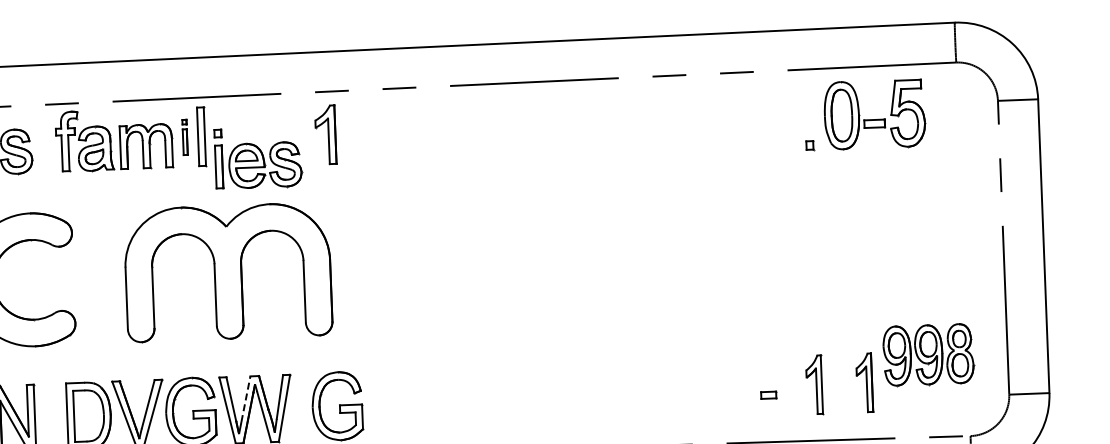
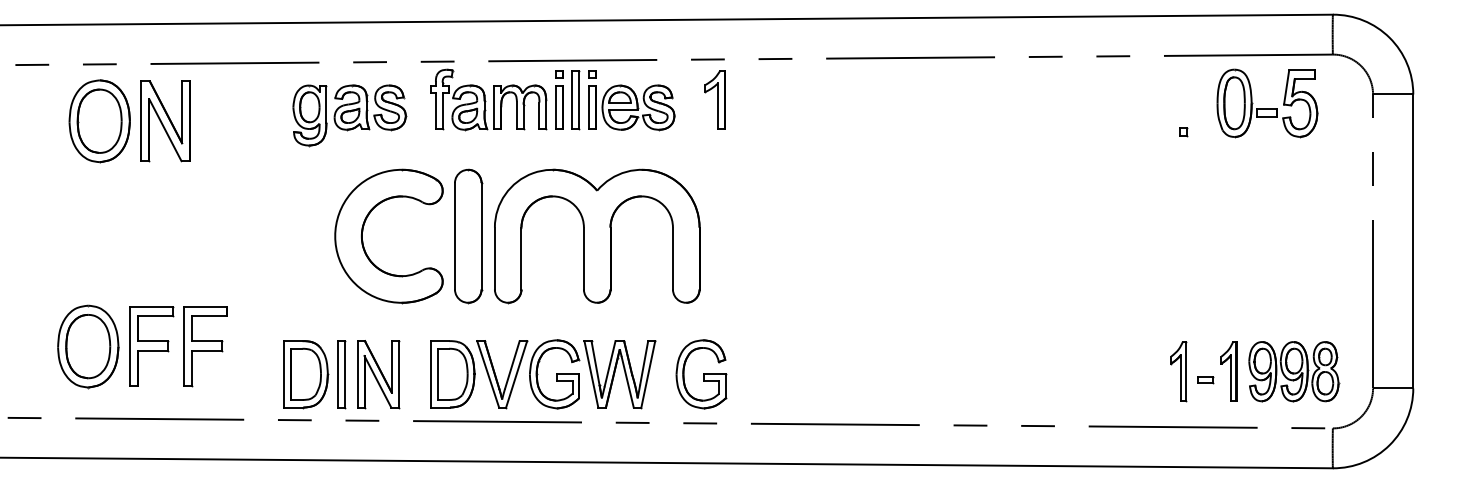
part: (874, 114) -> (1267, 103), moved
part: (325, 134) -> (714, 99), moved
part: (185, 137) -> (559, 99), size x1.67
part: (258, 158) -> (631, 100), moved
part: (99, 277) -> (468, 236), added
part: (929, 354) -> (1294, 371), moved
part: (768, 395) -> (1205, 380), moved
line: (246, 398) -> (610, 363), dashed -> solid

